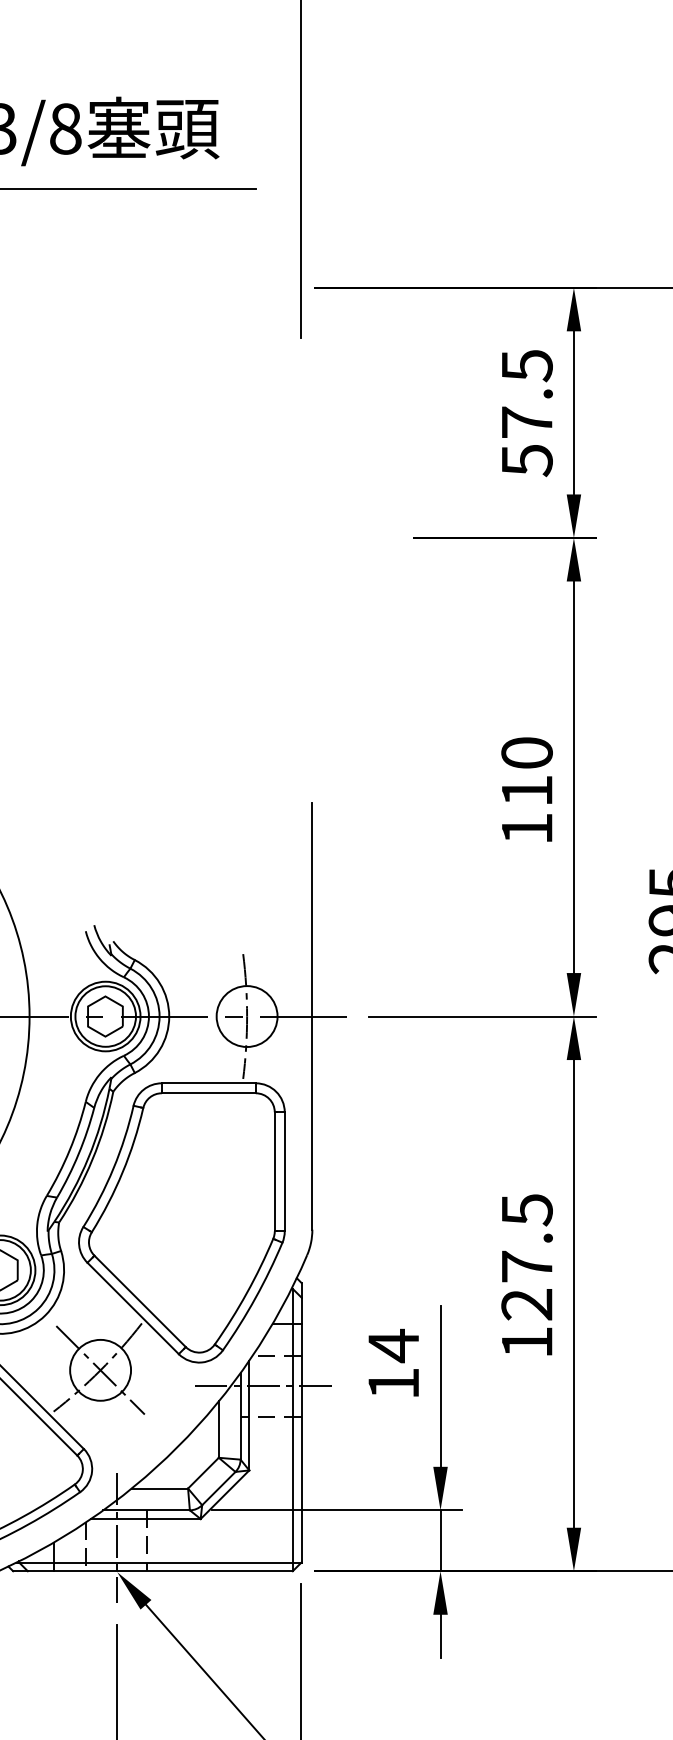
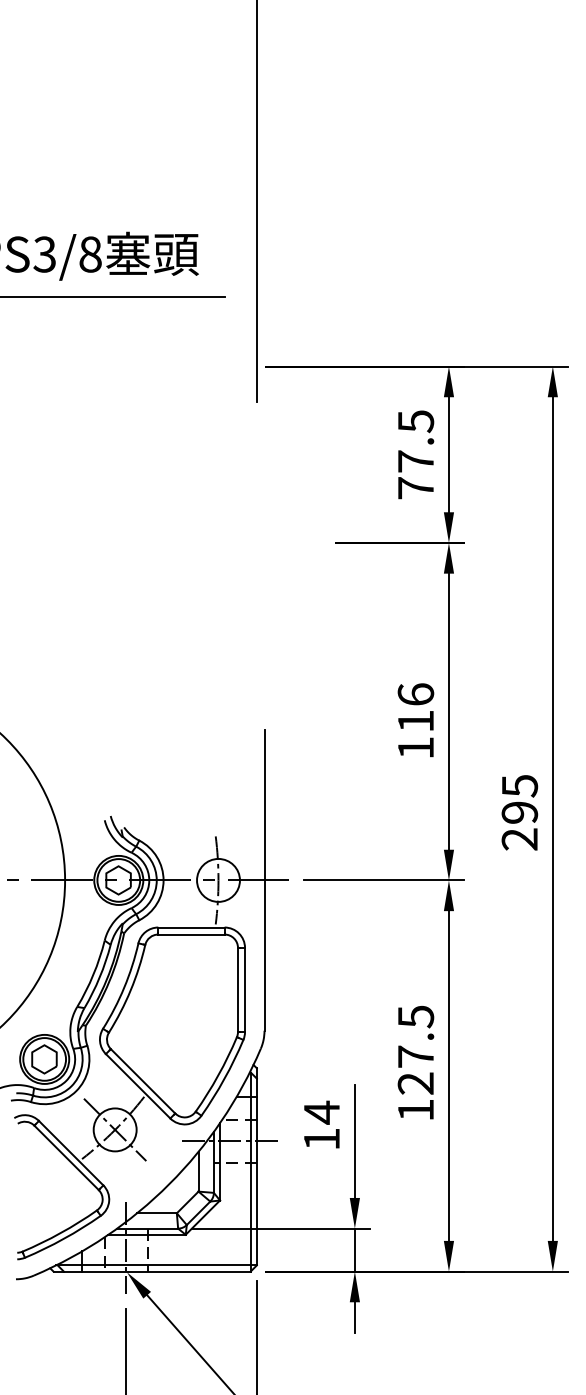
text: (527, 460) -> (416, 488), 57.5 -> 77.5
text: (526, 752) -> (415, 694), 110 -> 116

